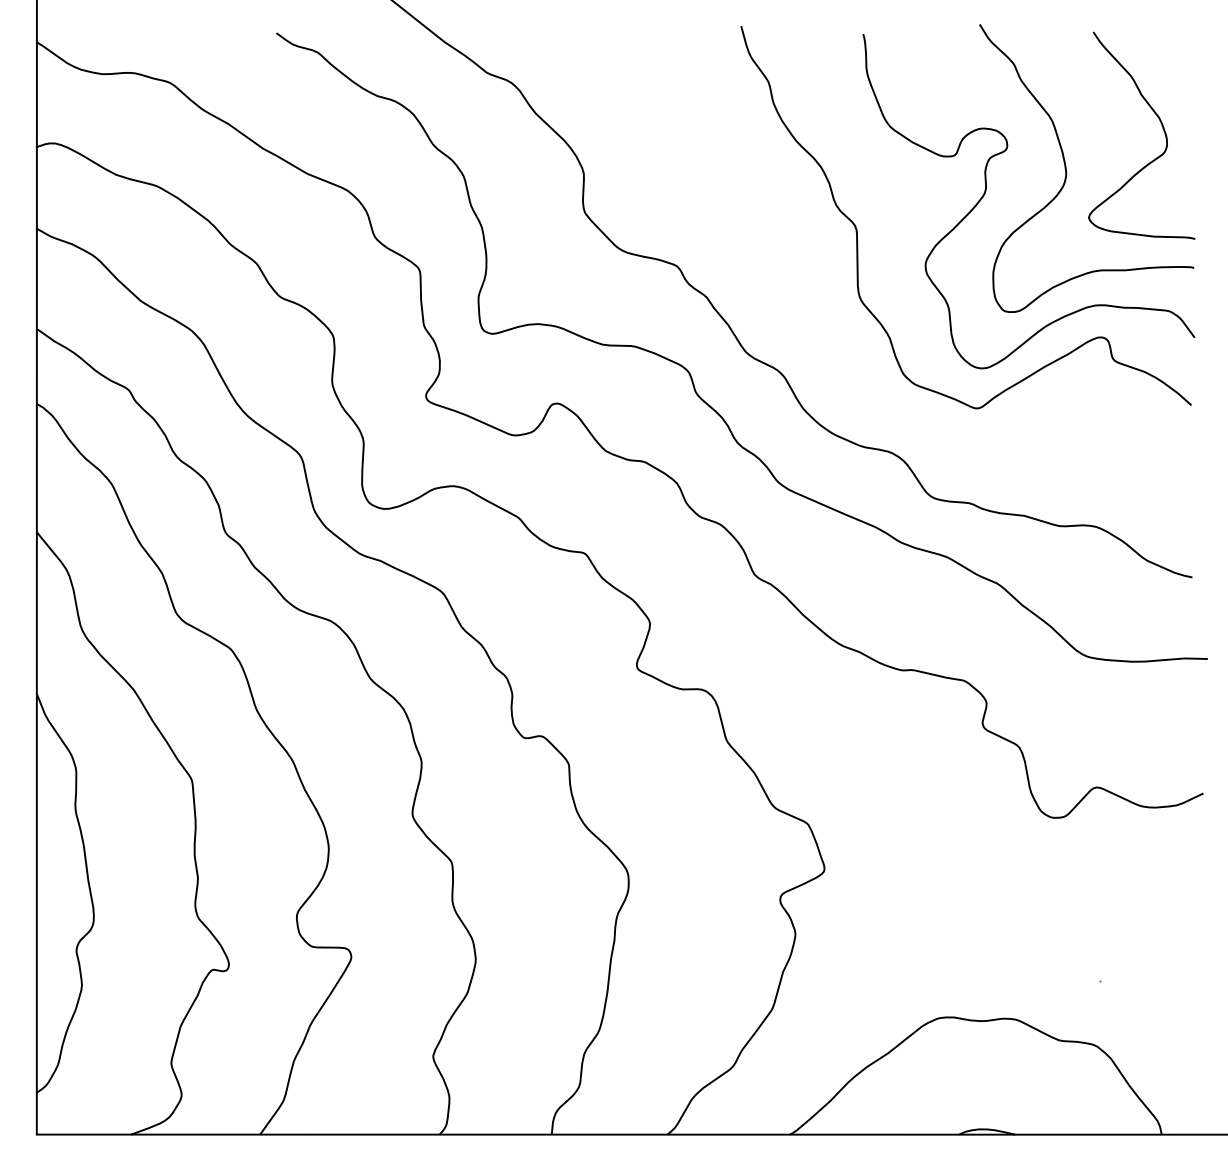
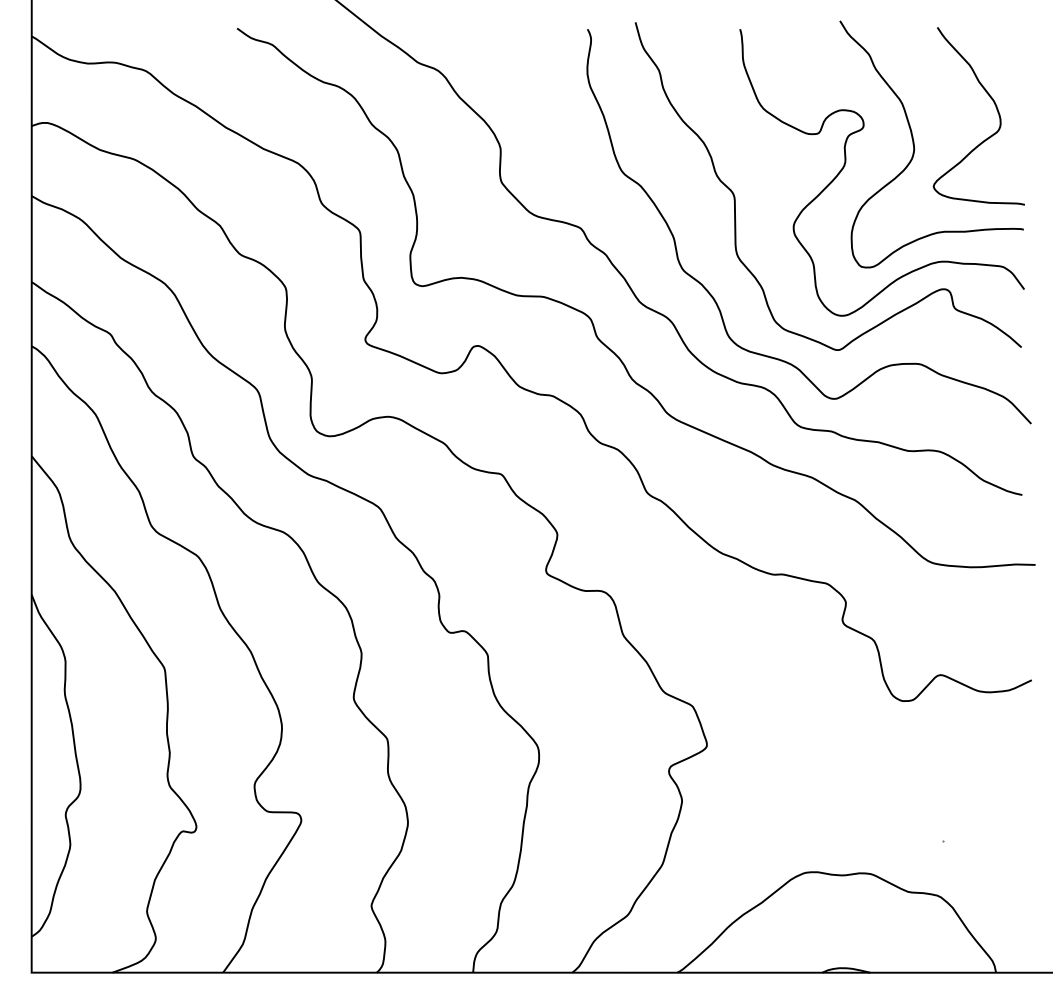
curve: (831, 345) -> (712, 296), added

